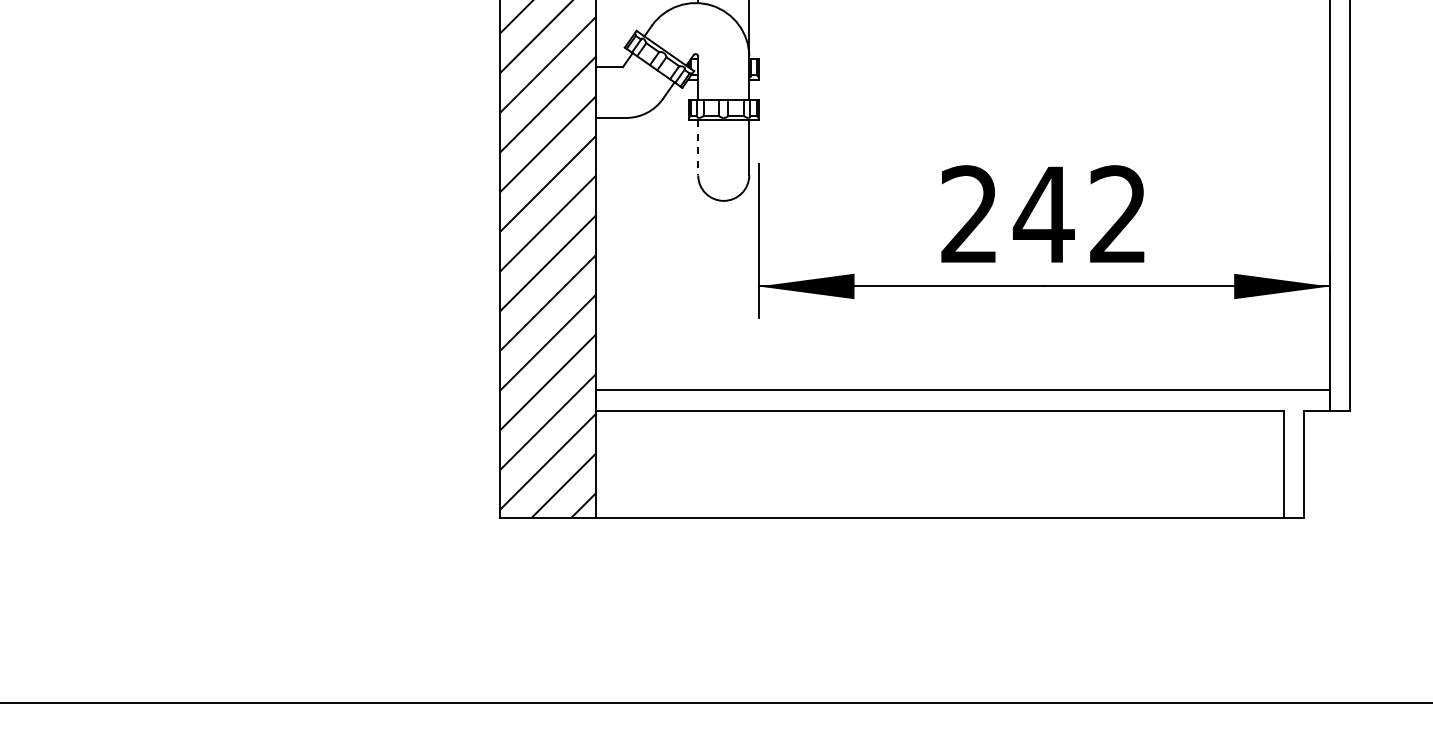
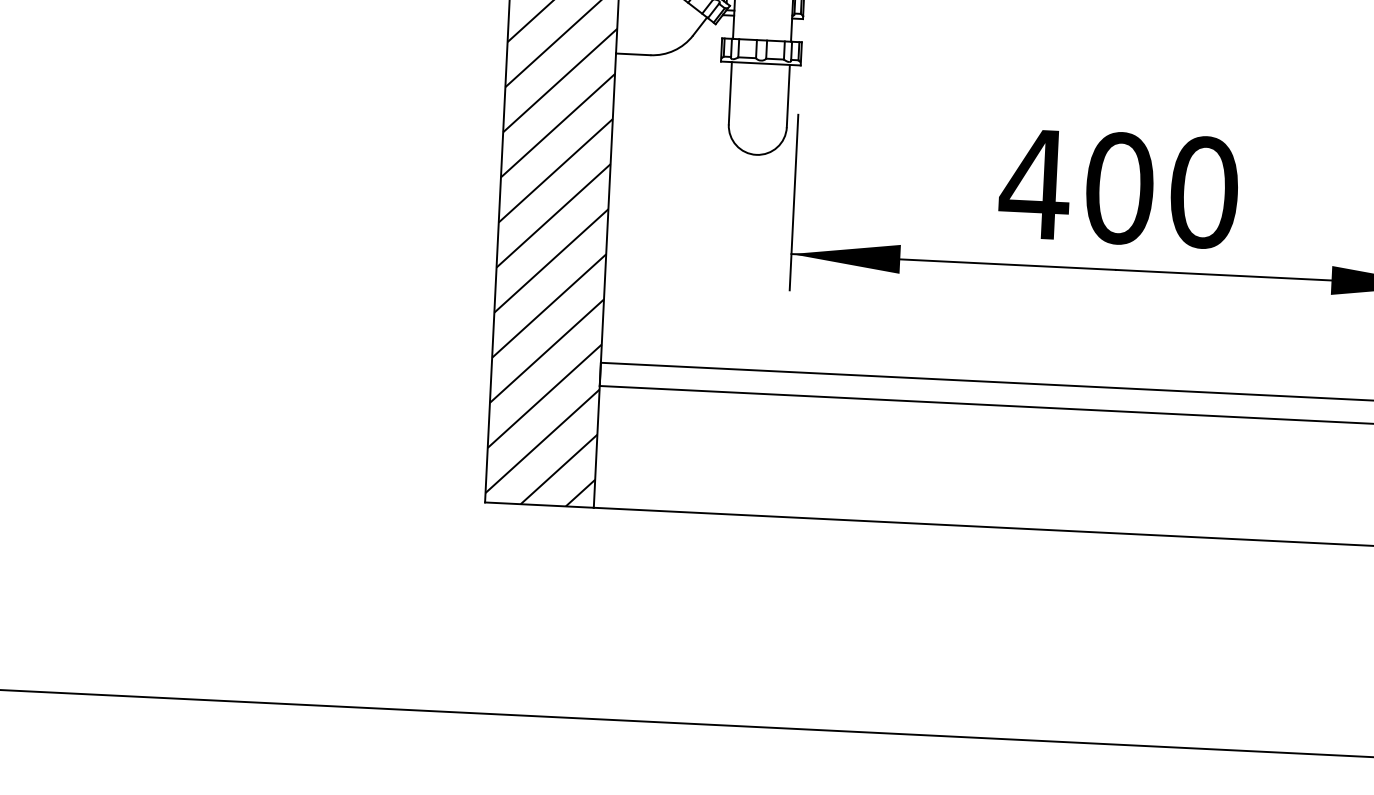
line: (698, 148) -> (730, 93), dashed -> solid
text: (1043, 214) -> (1118, 188), 242 -> 400

